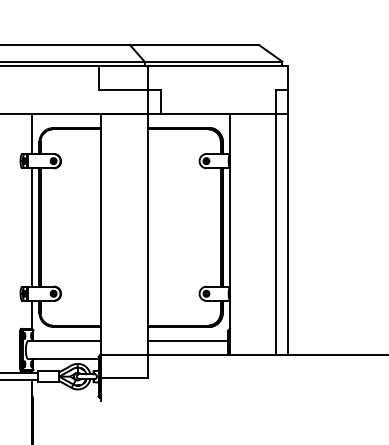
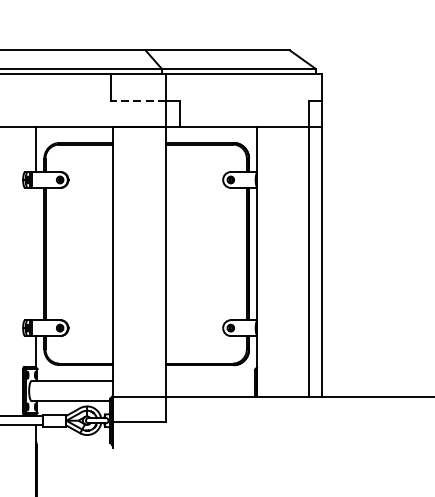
line: (123, 90) -> (138, 101), solid -> dashed
line: (32, 227) -> (36, 254), removed
line: (188, 341) -> (210, 381), removed

